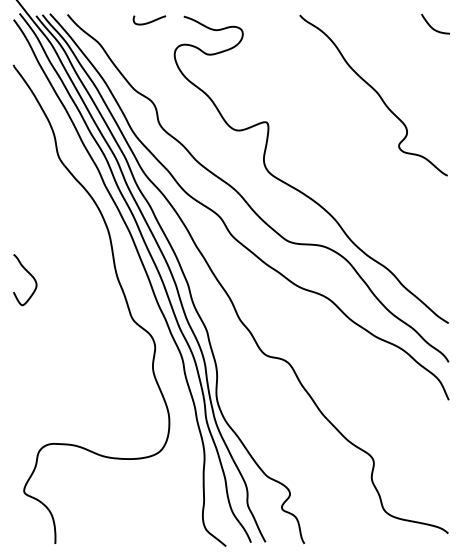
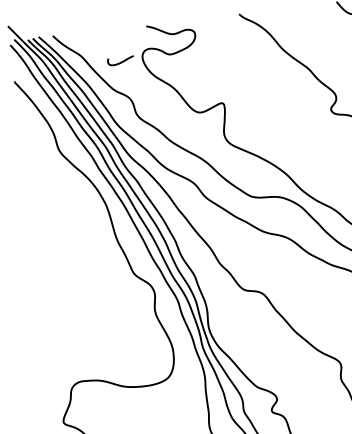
curve: (149, 21) -> (120, 61), moved
curve: (30, 275) -> (48, 248), removed

